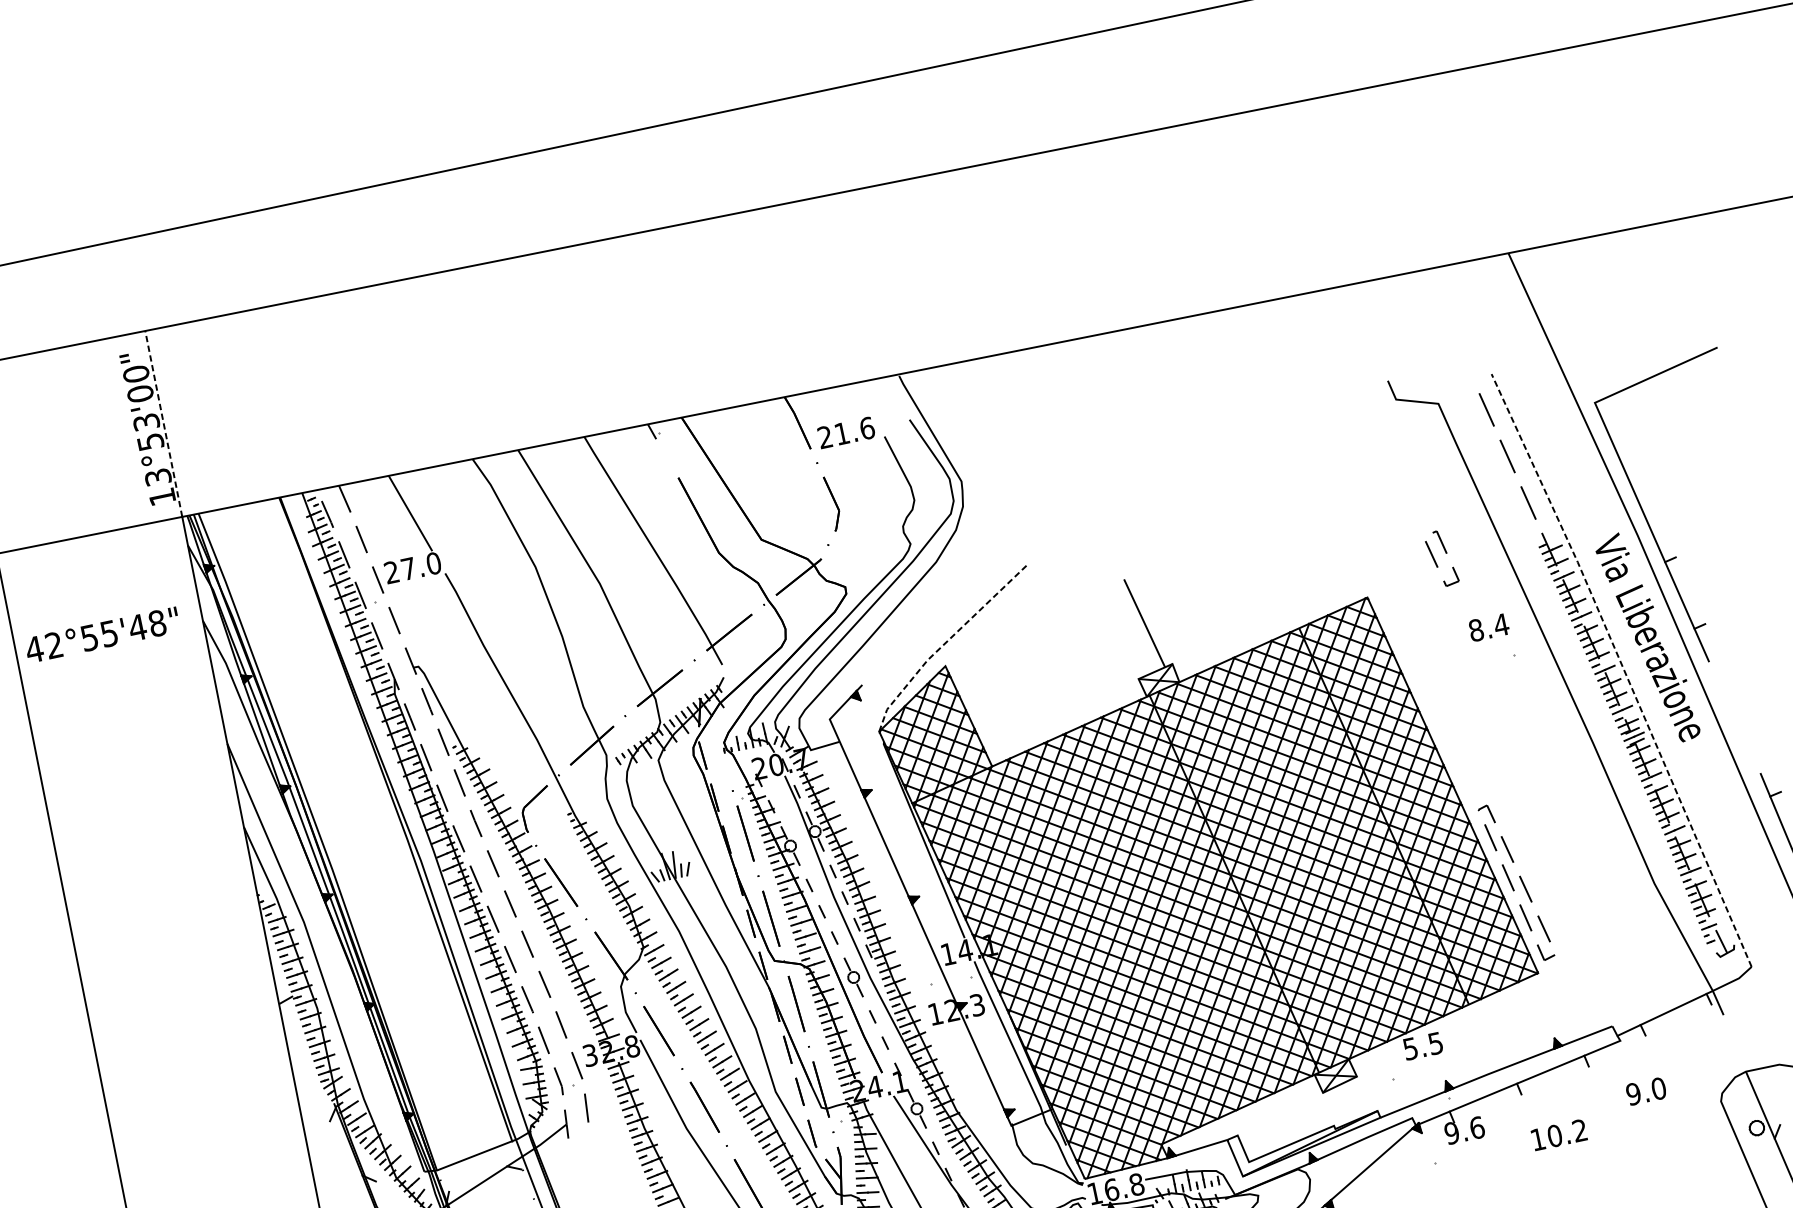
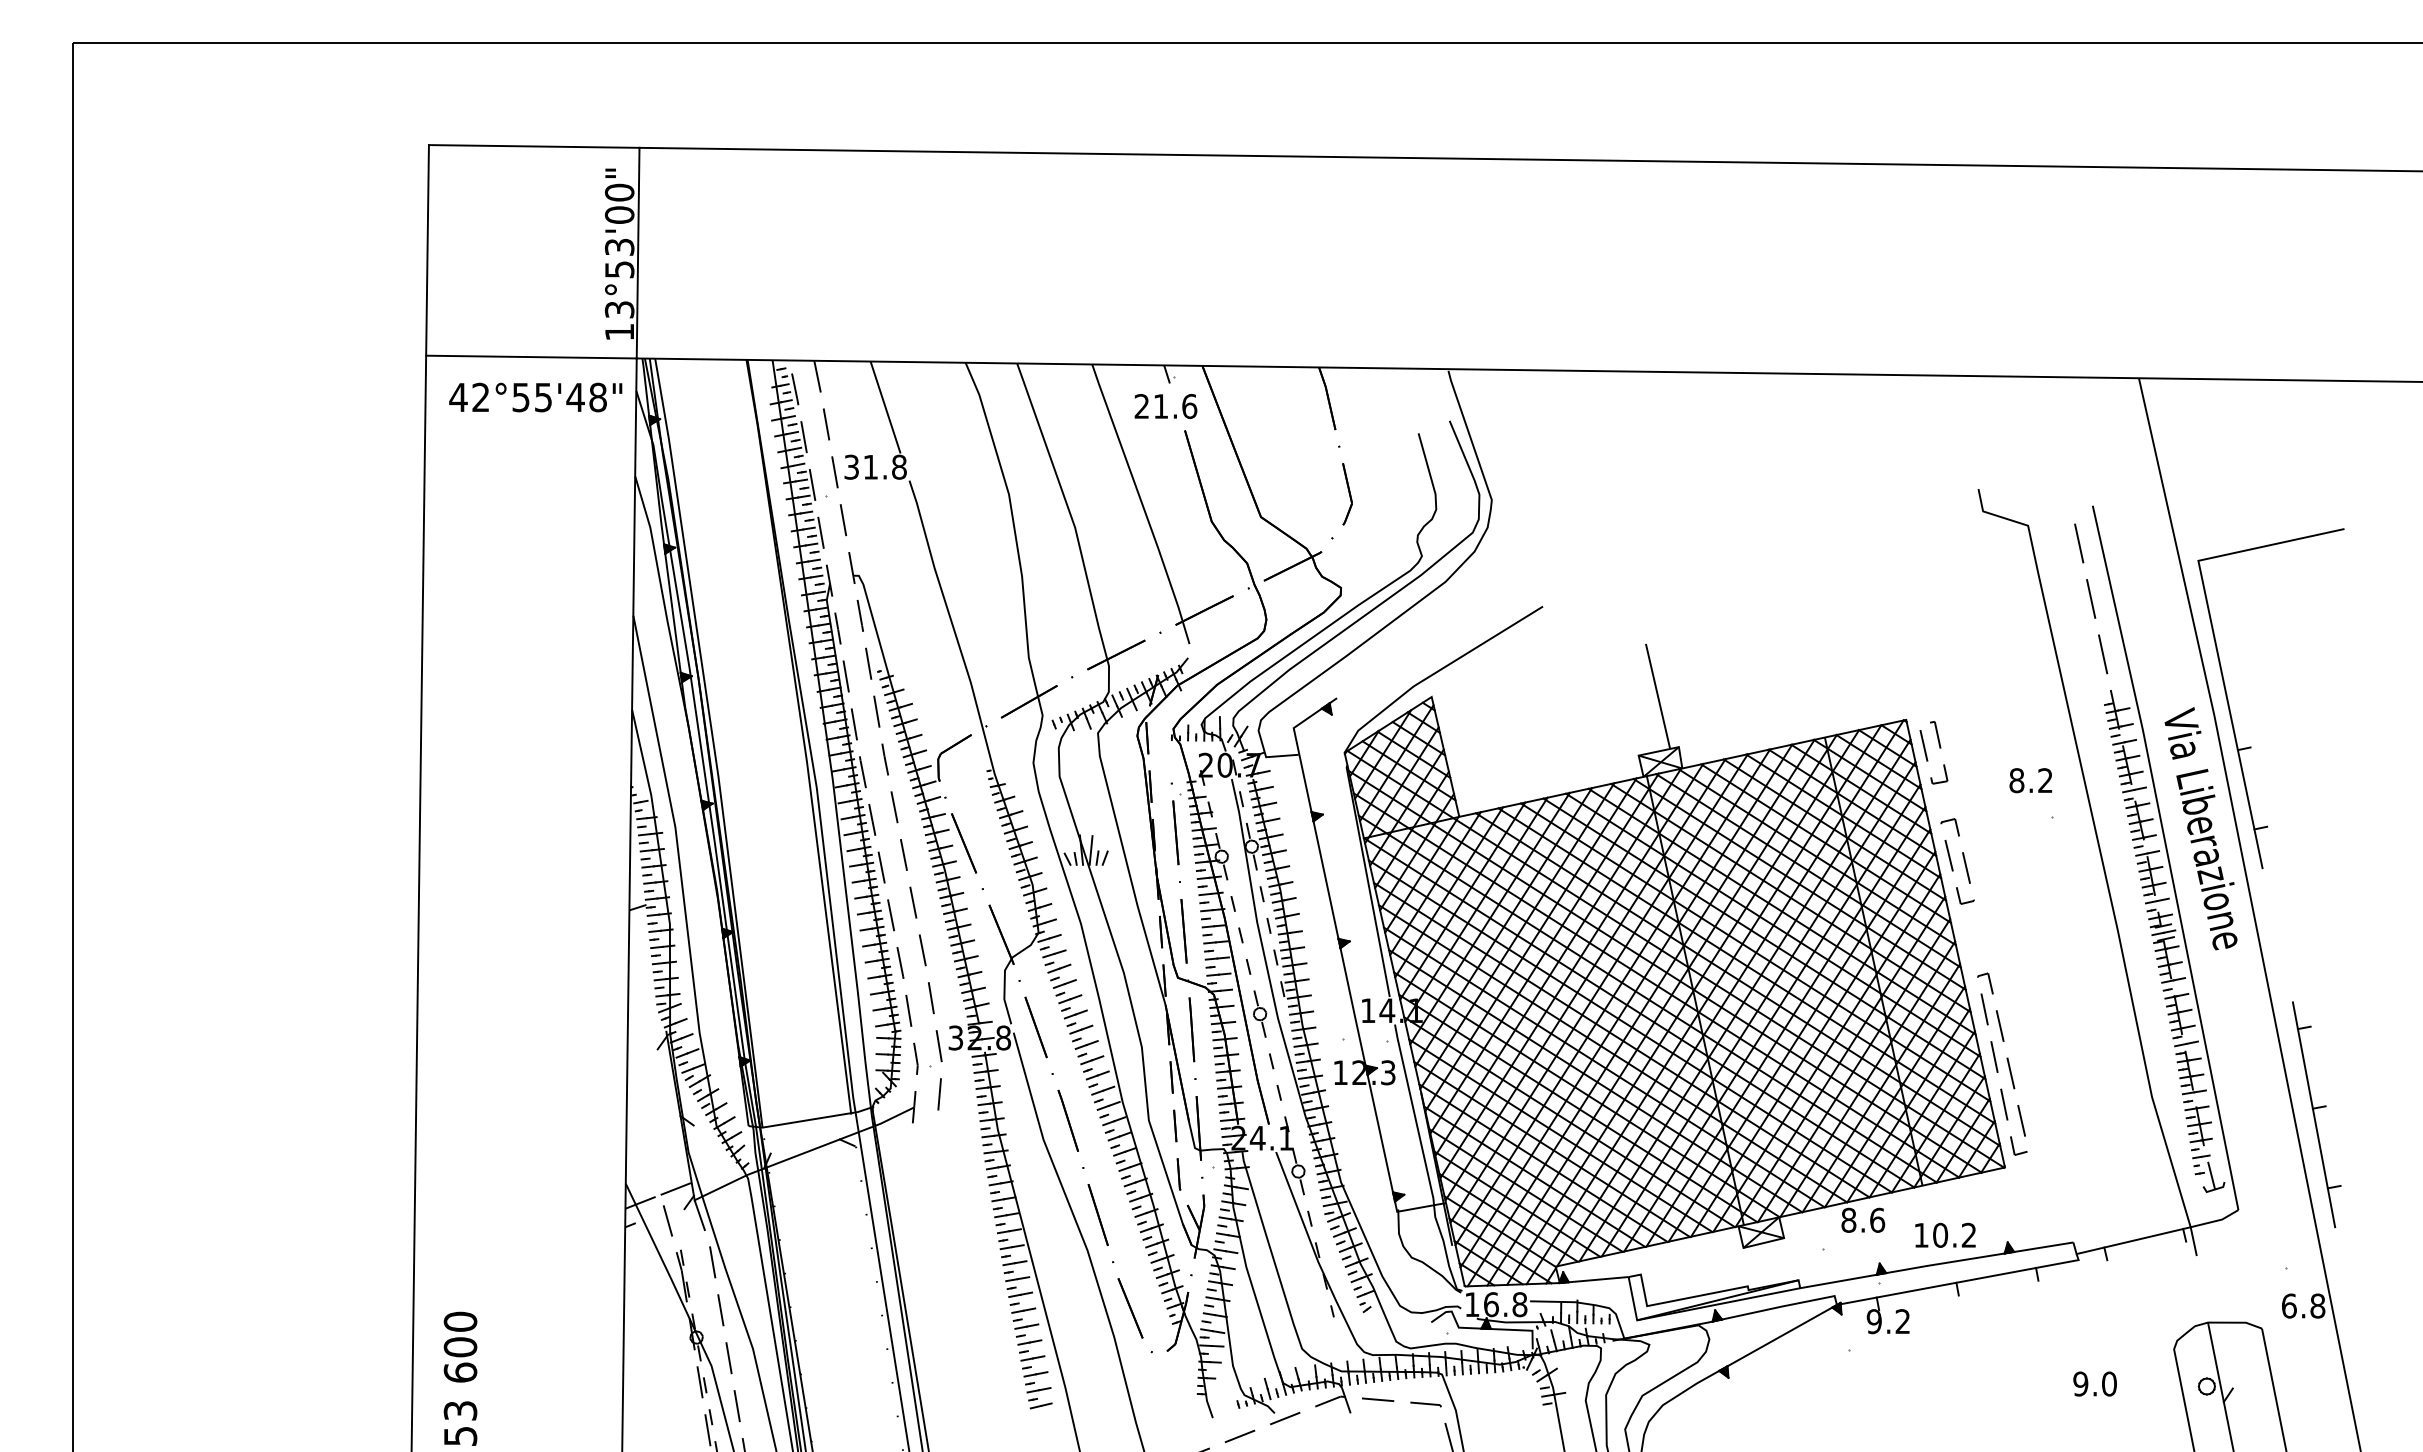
line: (164, 423) -> (638, 252), dashed -> solid
text: (846, 432) -> (1165, 406), moved
part: (1436, 562) -> (1927, 755), moved
text: (412, 568) -> (875, 467), 27.0 -> 31.8
text: (1501, 624) -> (2045, 780), 8.4 -> 8.2
text: (102, 635) -> (535, 397), moved
line: (944, 643) -> (1435, 672), dashed -> solid
line: (1623, 668) -> (2168, 856), dashed -> solid
part: (1439, 712) -> (1957, 861), added
text: (1423, 1045) -> (1863, 1219), 5.5 -> 8.6
text: (1645, 1091) -> (2094, 1383), moved
text: (1476, 1127) -> (1902, 1321), 9.6 -> 9.2
text: (1559, 1134) -> (1945, 1234), moved

